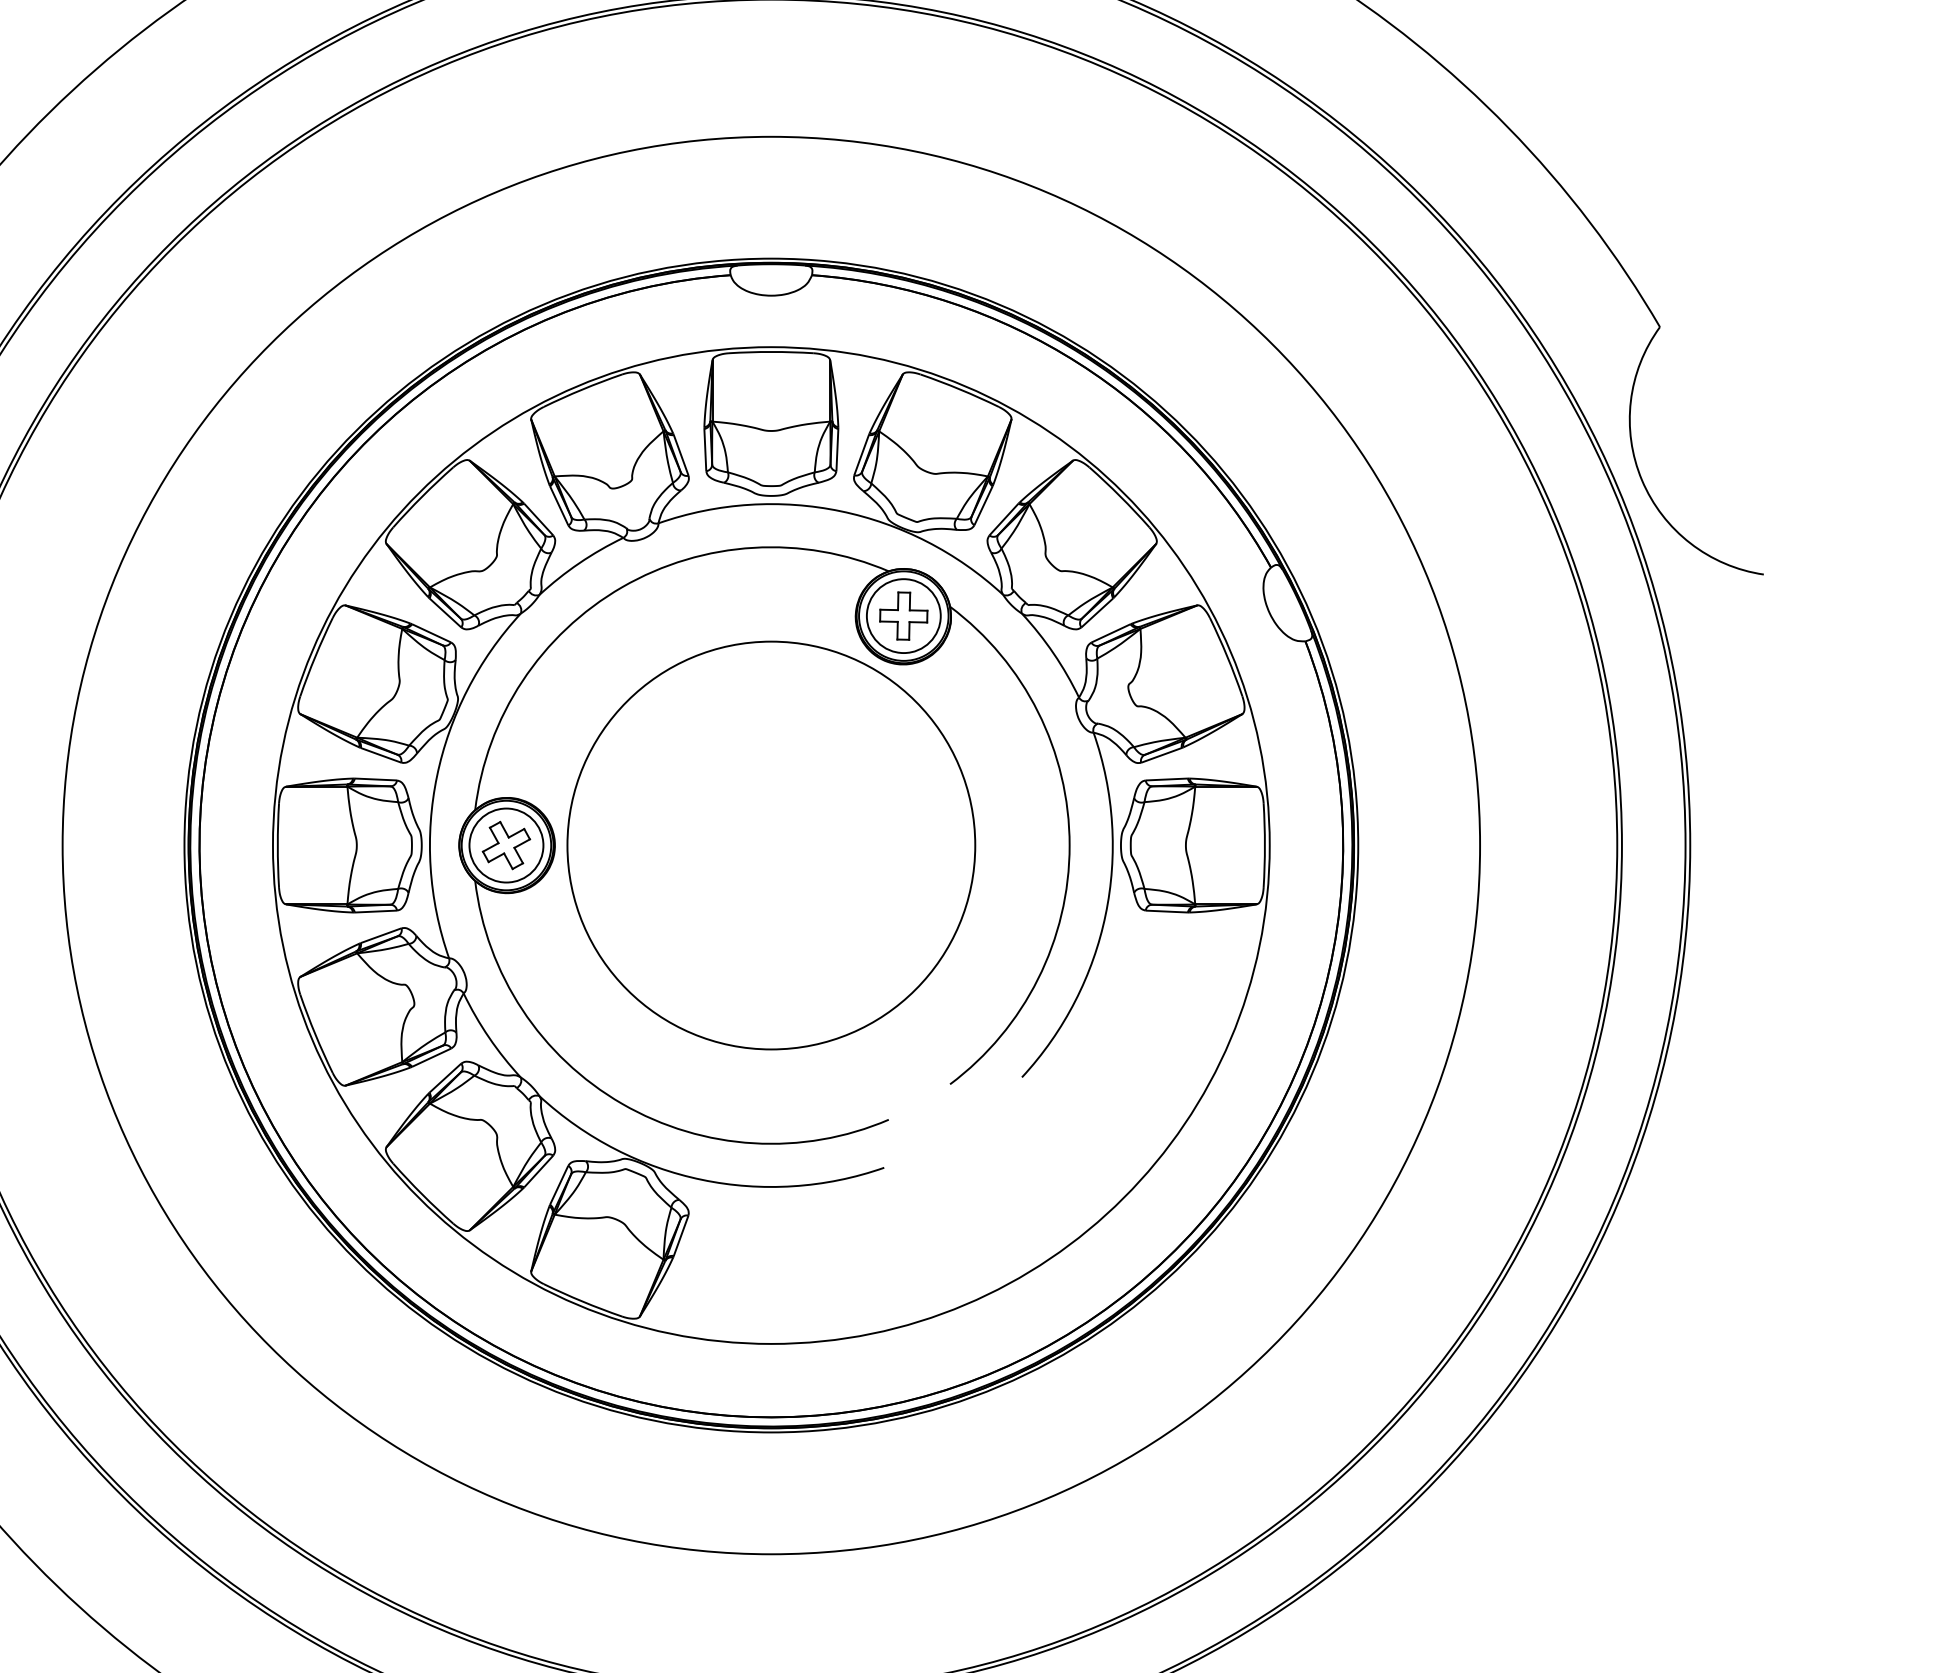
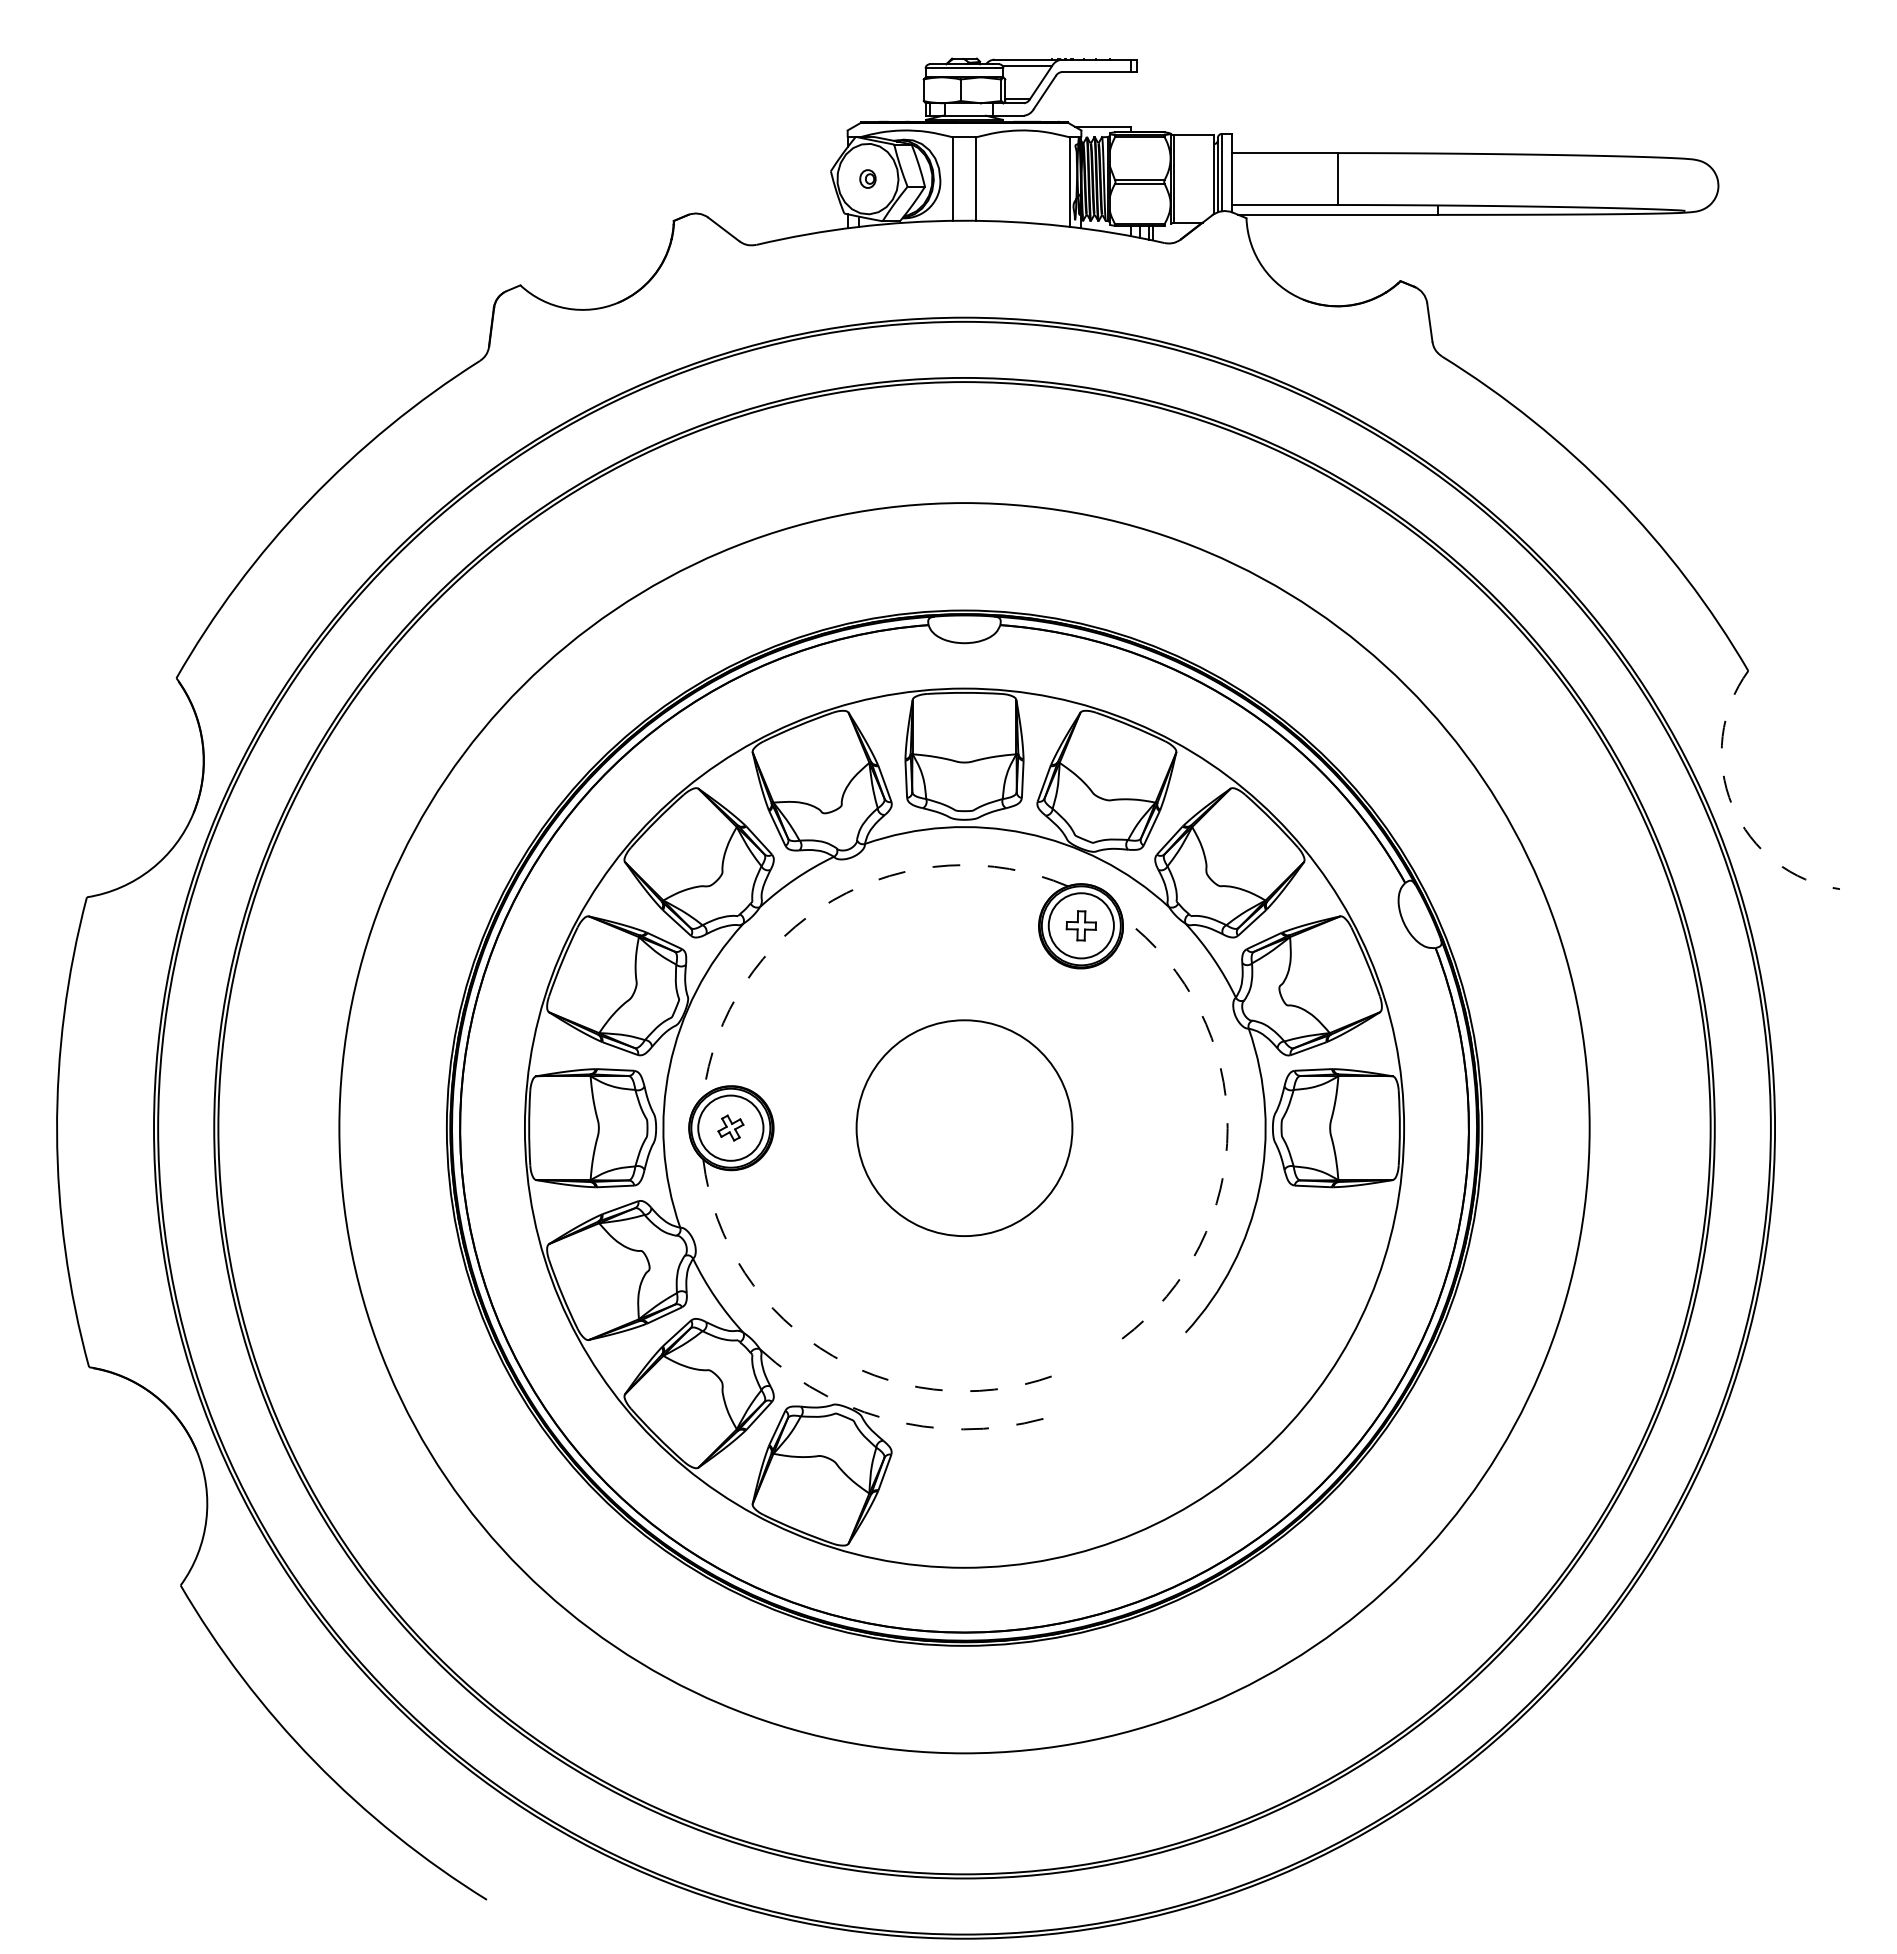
arc: (1642, 479) -> (1732, 805), solid -> dashed
arc: (621, 587) -> (832, 900), solid -> dashed
part: (903, 615) -> (1081, 925), size x0.7
part: (506, 844) -> (730, 1127), size x0.6
circle: (771, 845) -> (964, 1128), size x0.6
arc: (1069, 845) -> (1227, 1128), solid -> dashed
arc: (621, 1104) -> (832, 1356), solid -> dashed
arc: (702, 1180) -> (903, 1423), solid -> dashed

